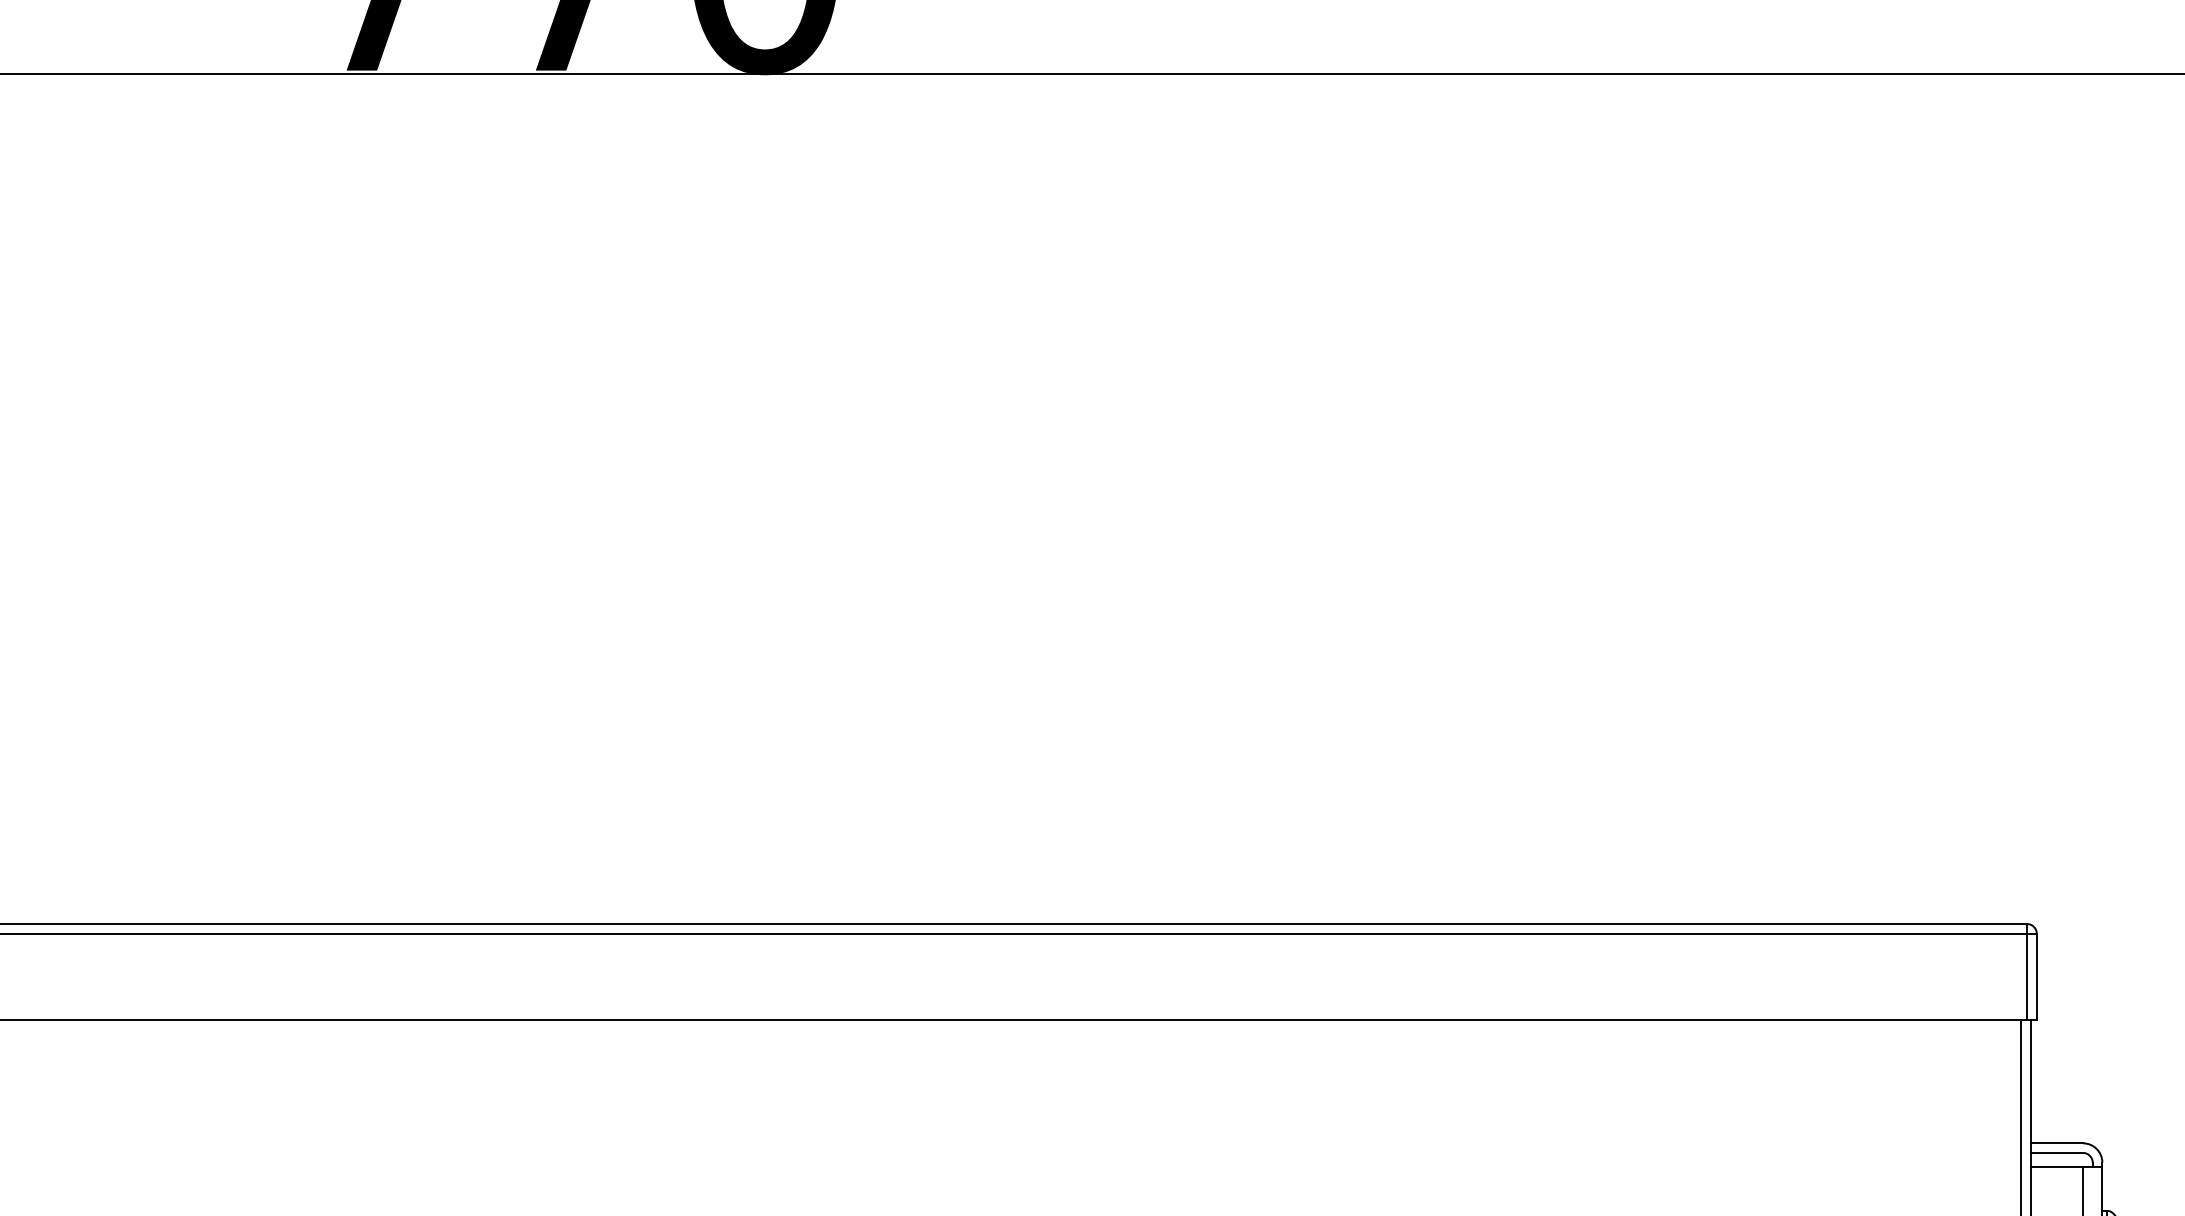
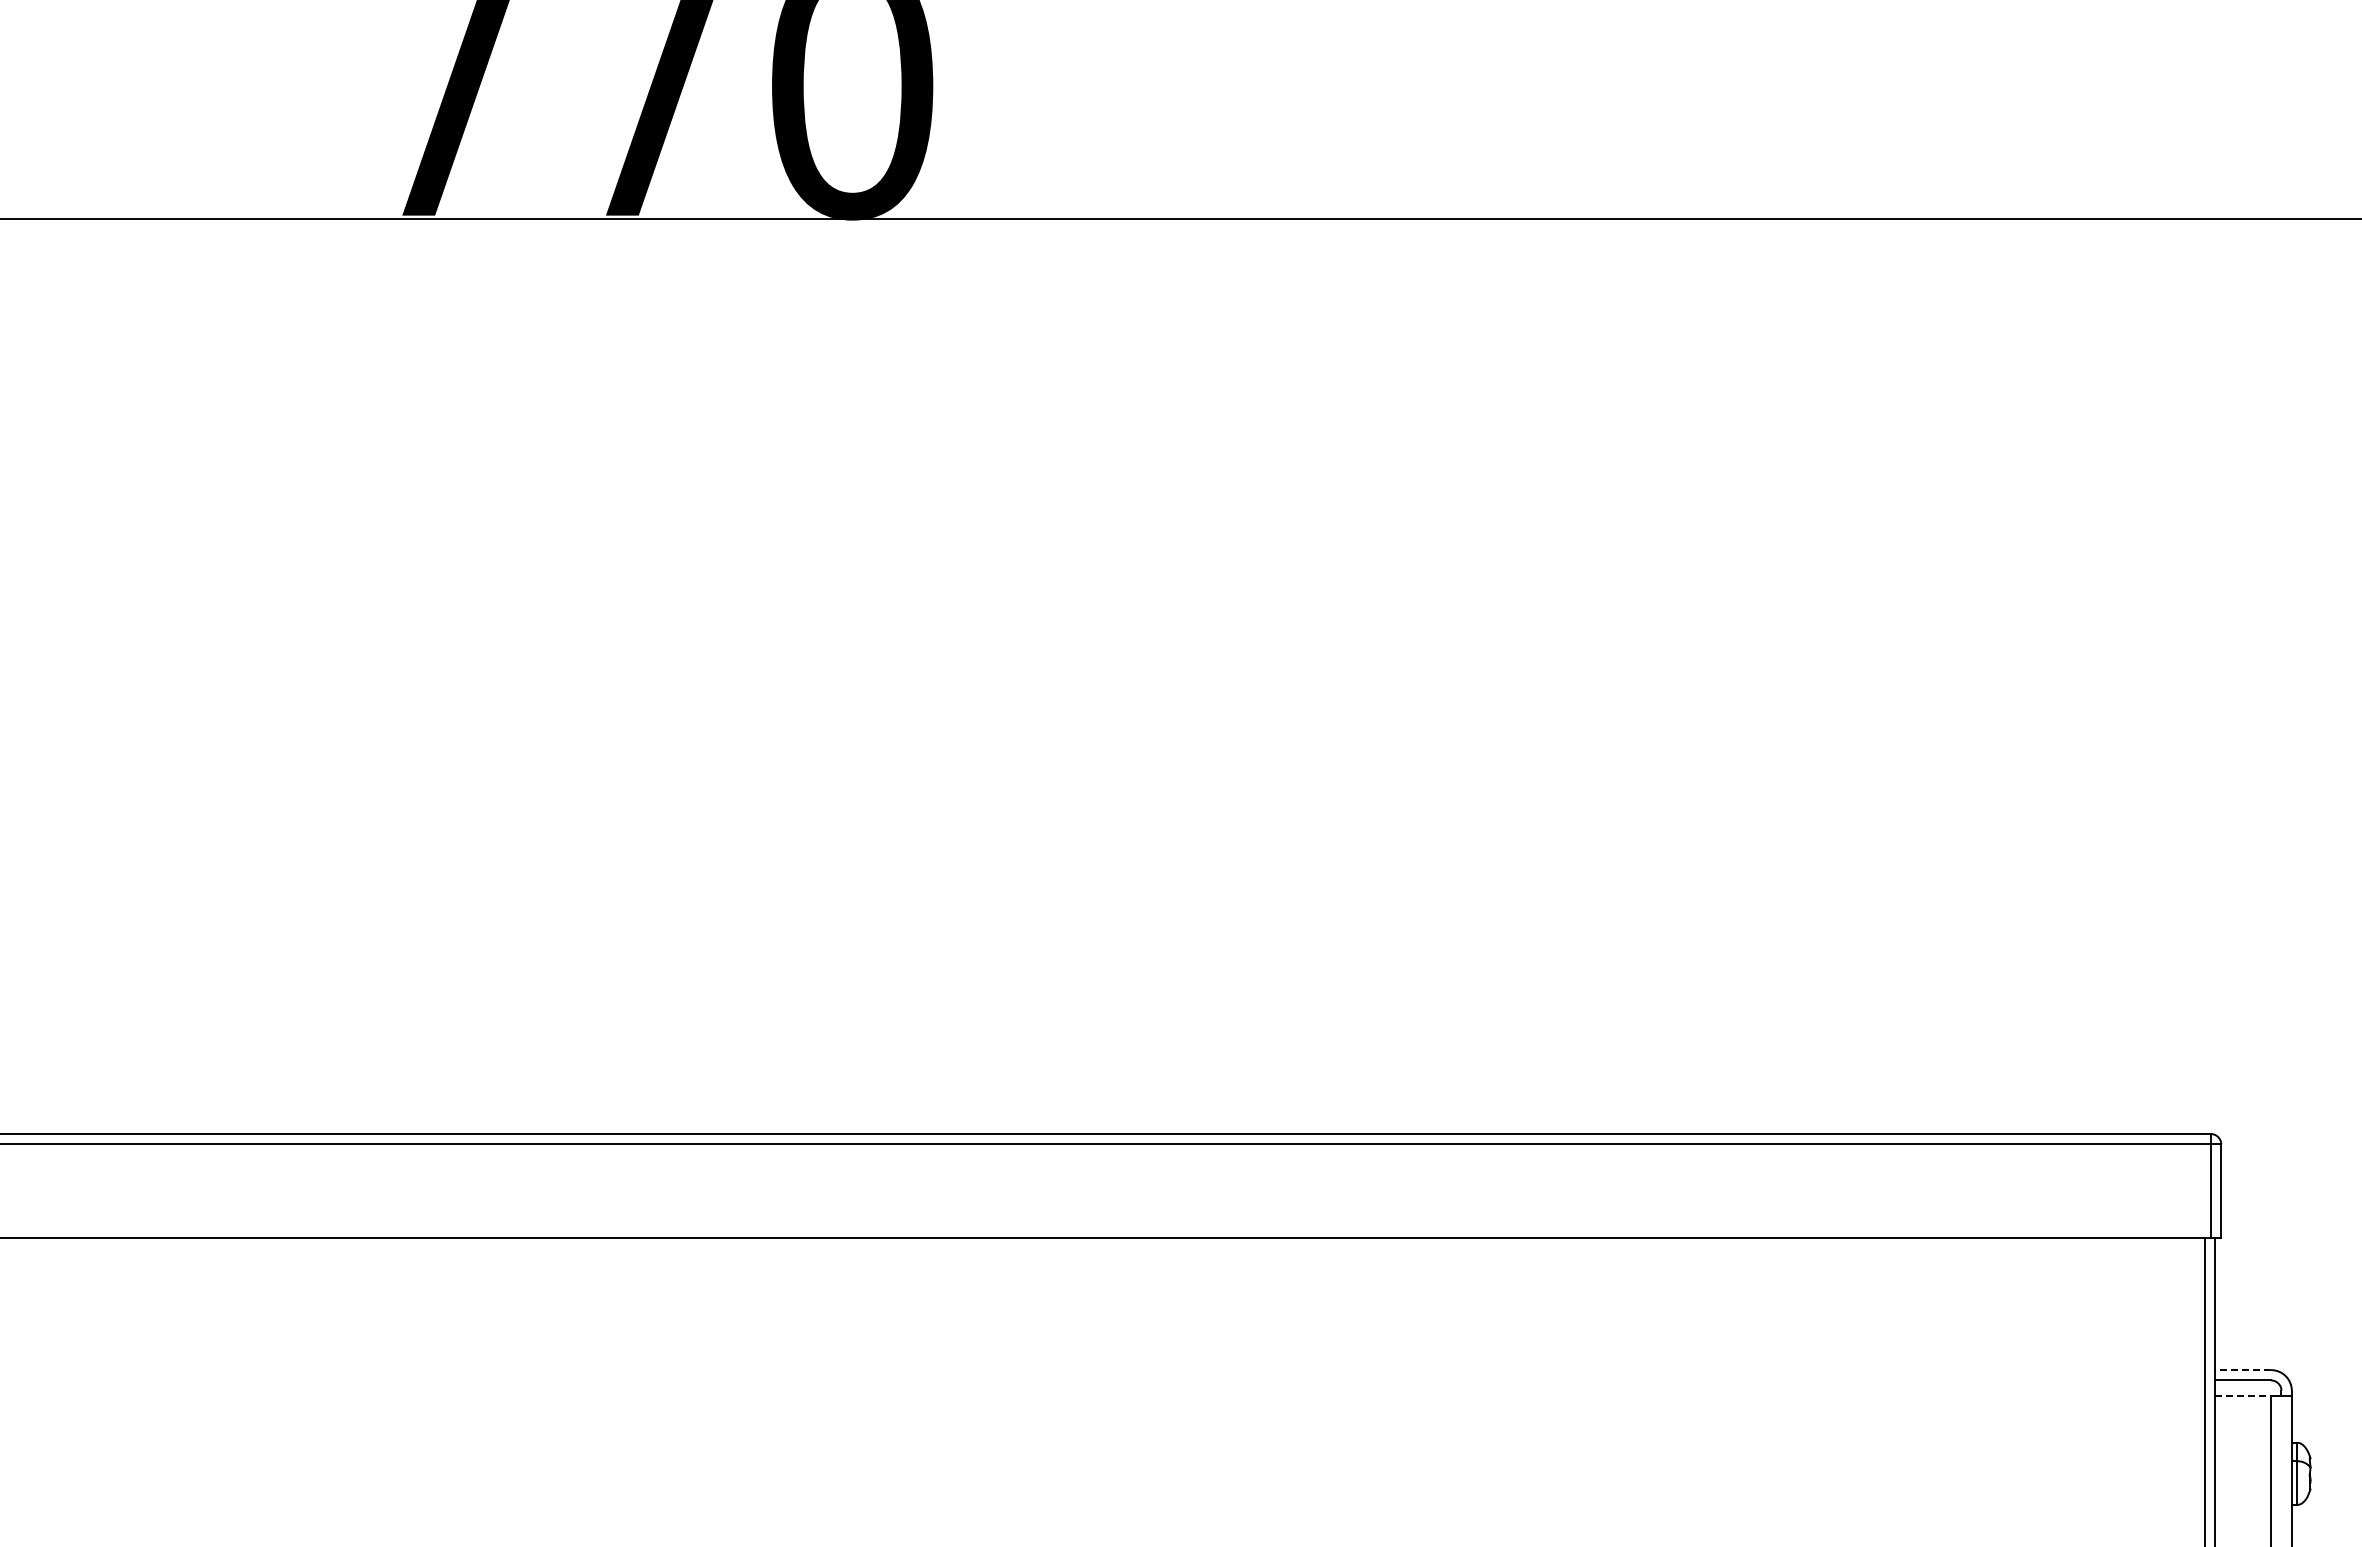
line: (2056, 1143) -> (2242, 1370), solid -> dashed
line: (2057, 1167) -> (2243, 1396), solid -> dashed

